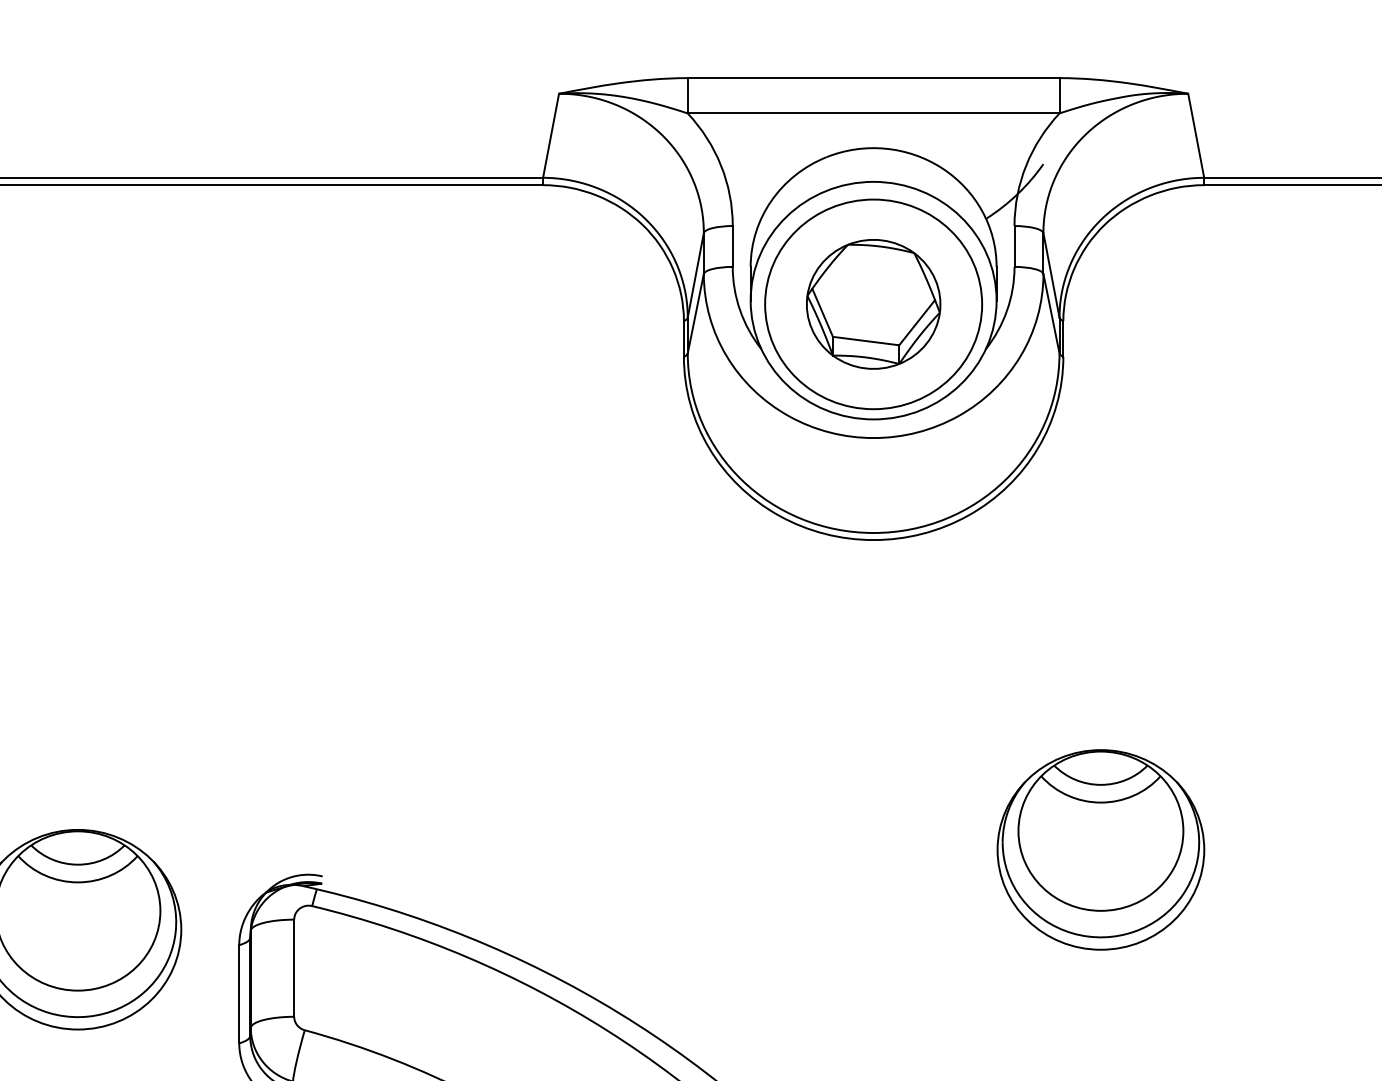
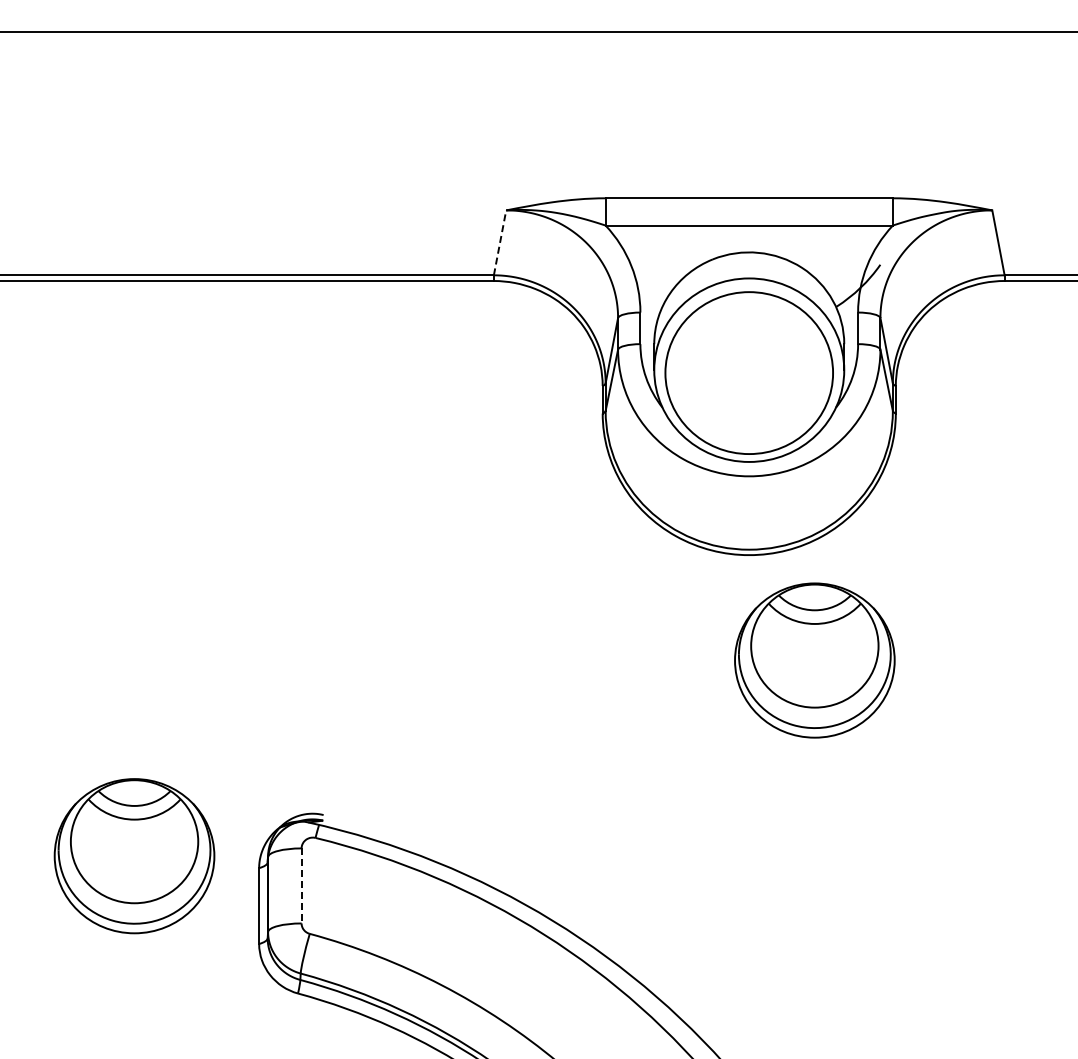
line: (551, 135) -> (500, 242), solid -> dashed
part: (872, 303) -> (748, 372), removed
part: (1100, 849) -> (814, 660), moved
line: (294, 967) -> (301, 885), solid -> dashed

